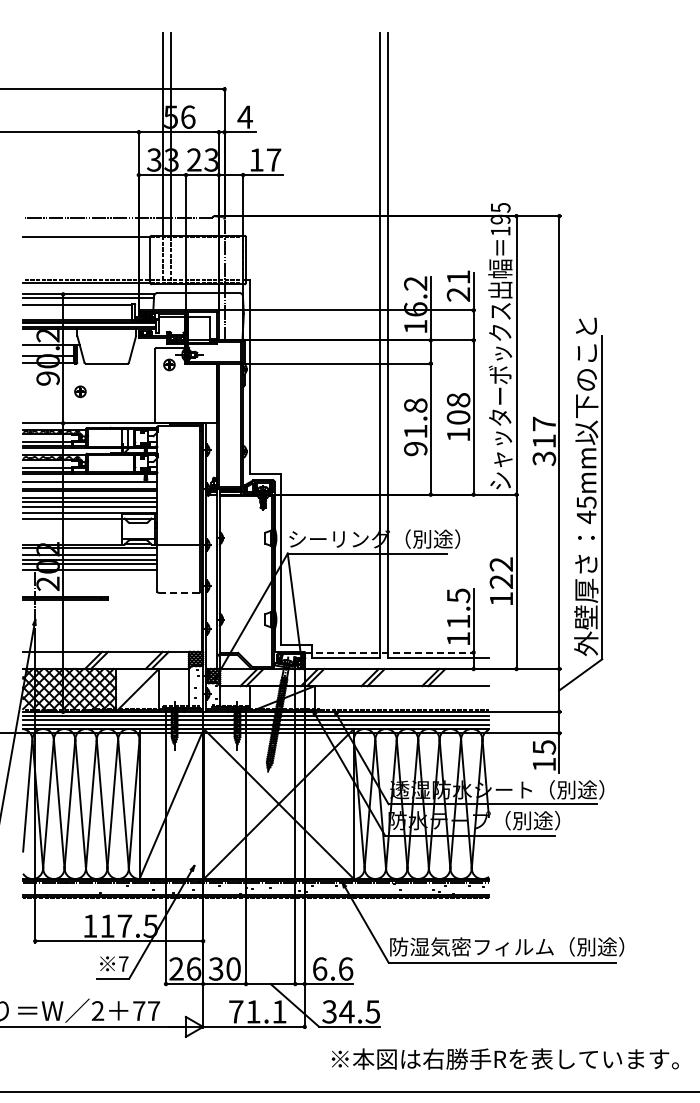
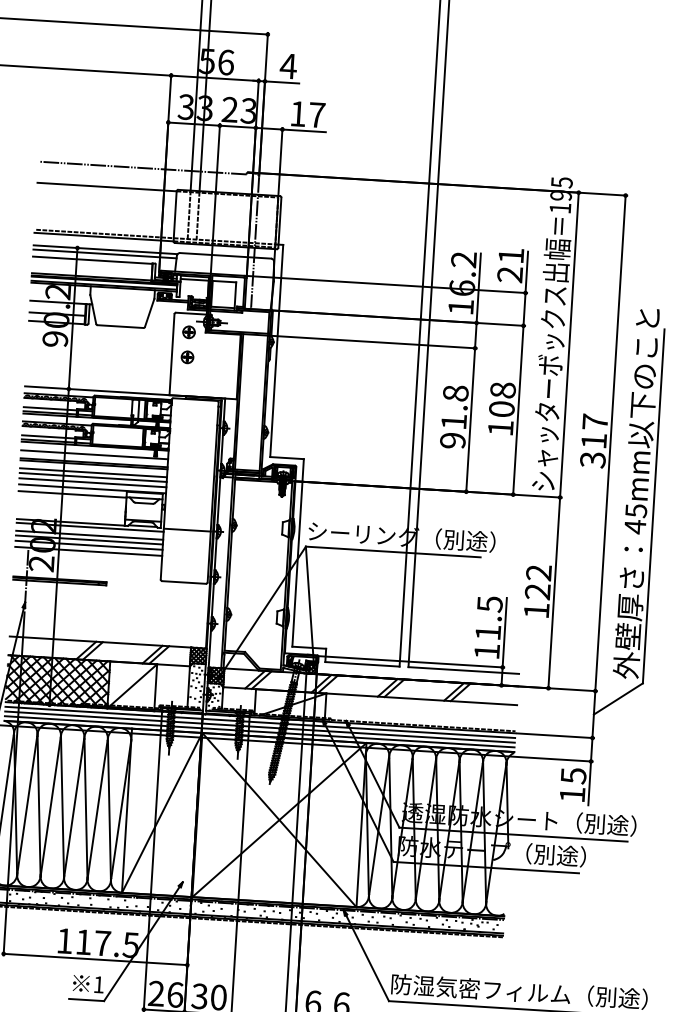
part: (80, 391) -> (187, 357), moved
line: (178, 593) -> (183, 583), dashed -> solid
line: (390, 652) -> (411, 661), dashed -> solid
text: (123, 963) -> (98, 984), 7 -> 1

